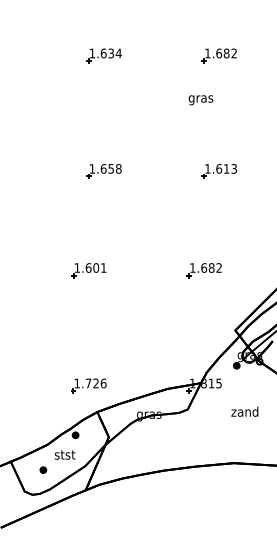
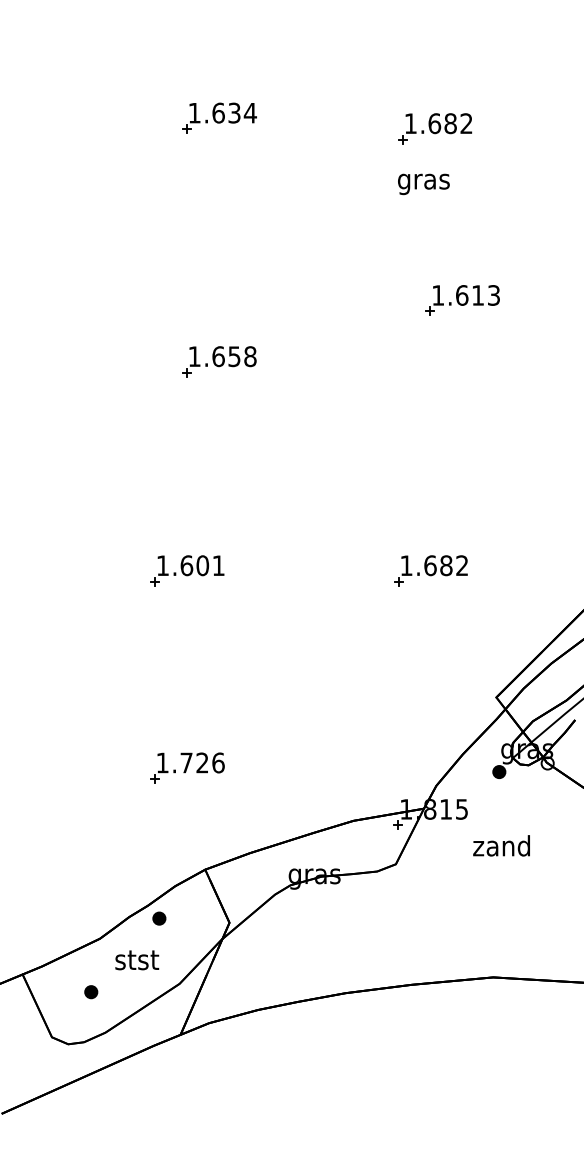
part: (218, 55) -> (433, 127), moved
text: (200, 100) -> (422, 184), moved
part: (218, 171) -> (460, 300), moved
part: (88, 385) -> (186, 767), moved
text: (244, 411) -> (500, 845), moved

